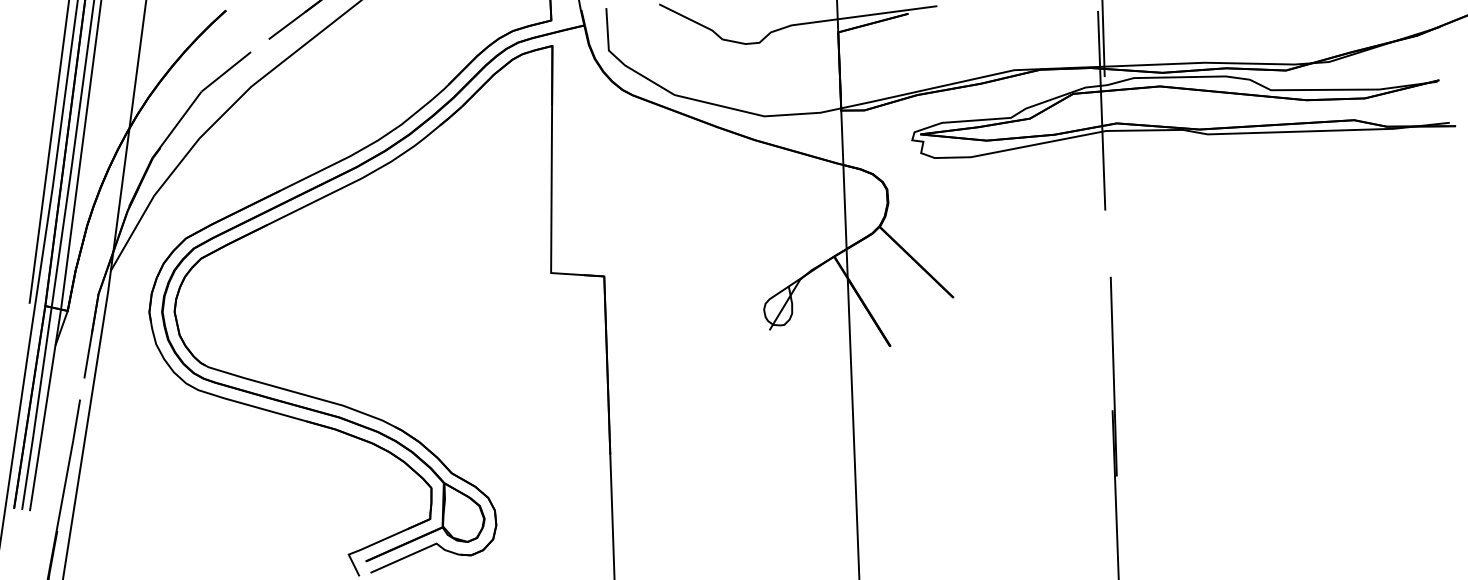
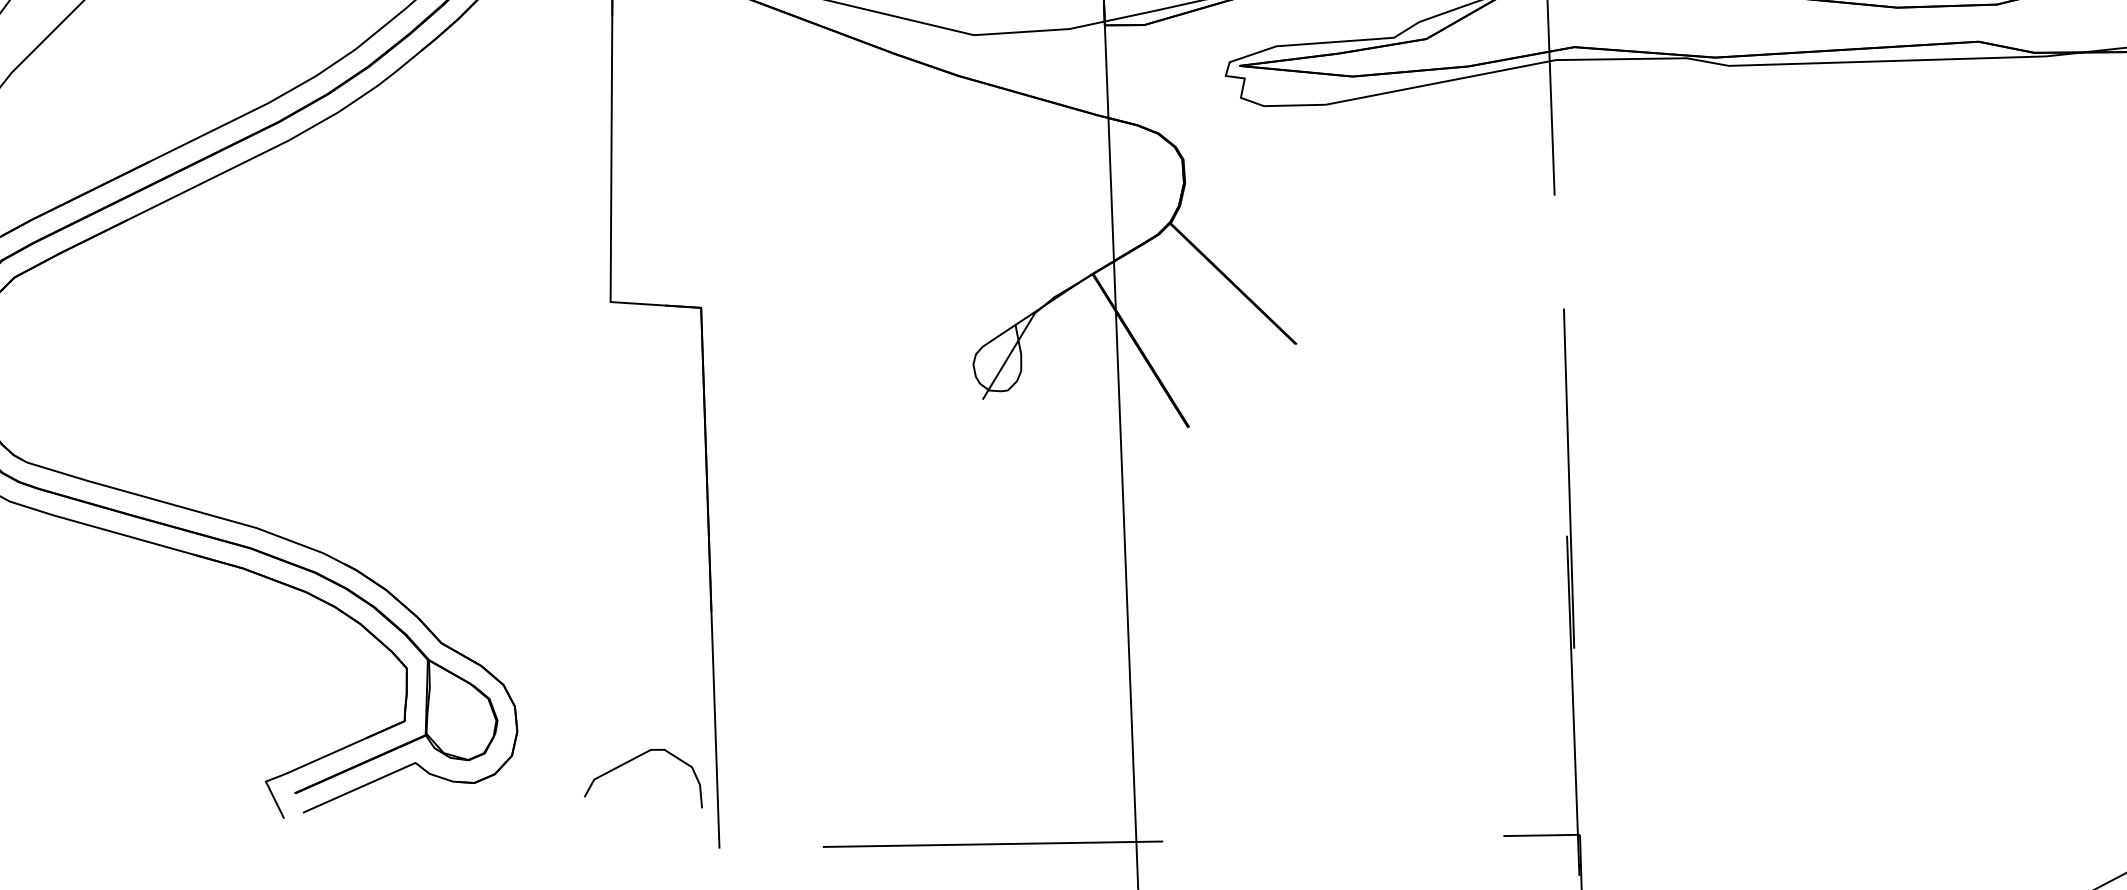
curve: (564, 542) -> (633, 761), added

